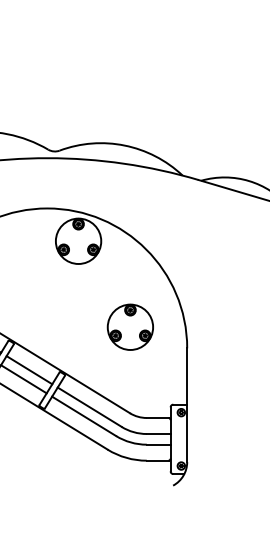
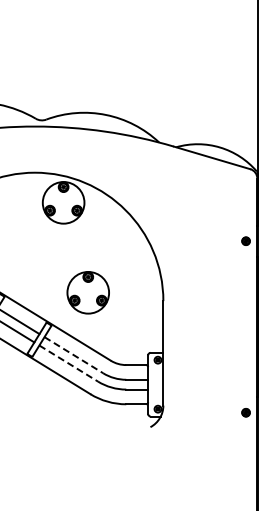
part: (129, 326) -> (87, 292), moved
line: (90, 407) -> (74, 355), solid -> dashed
line: (84, 416) -> (69, 363), solid -> dashed

